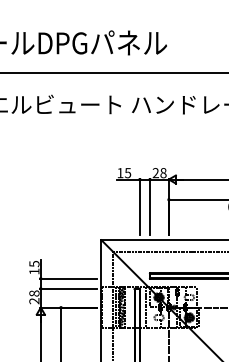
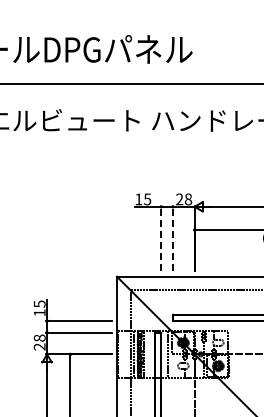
line: (140, 207) -> (161, 238), solid -> dashed
line: (149, 207) -> (172, 238), solid -> dashed

